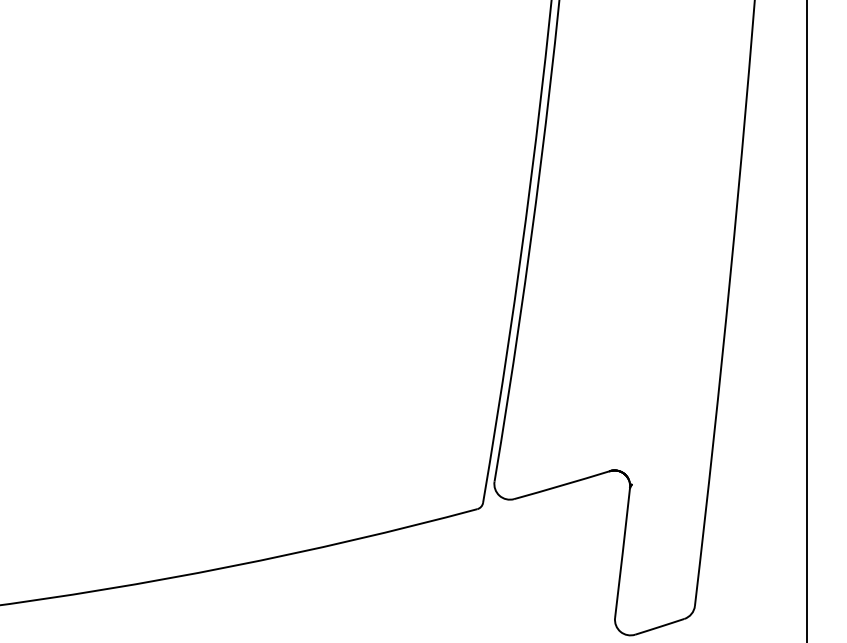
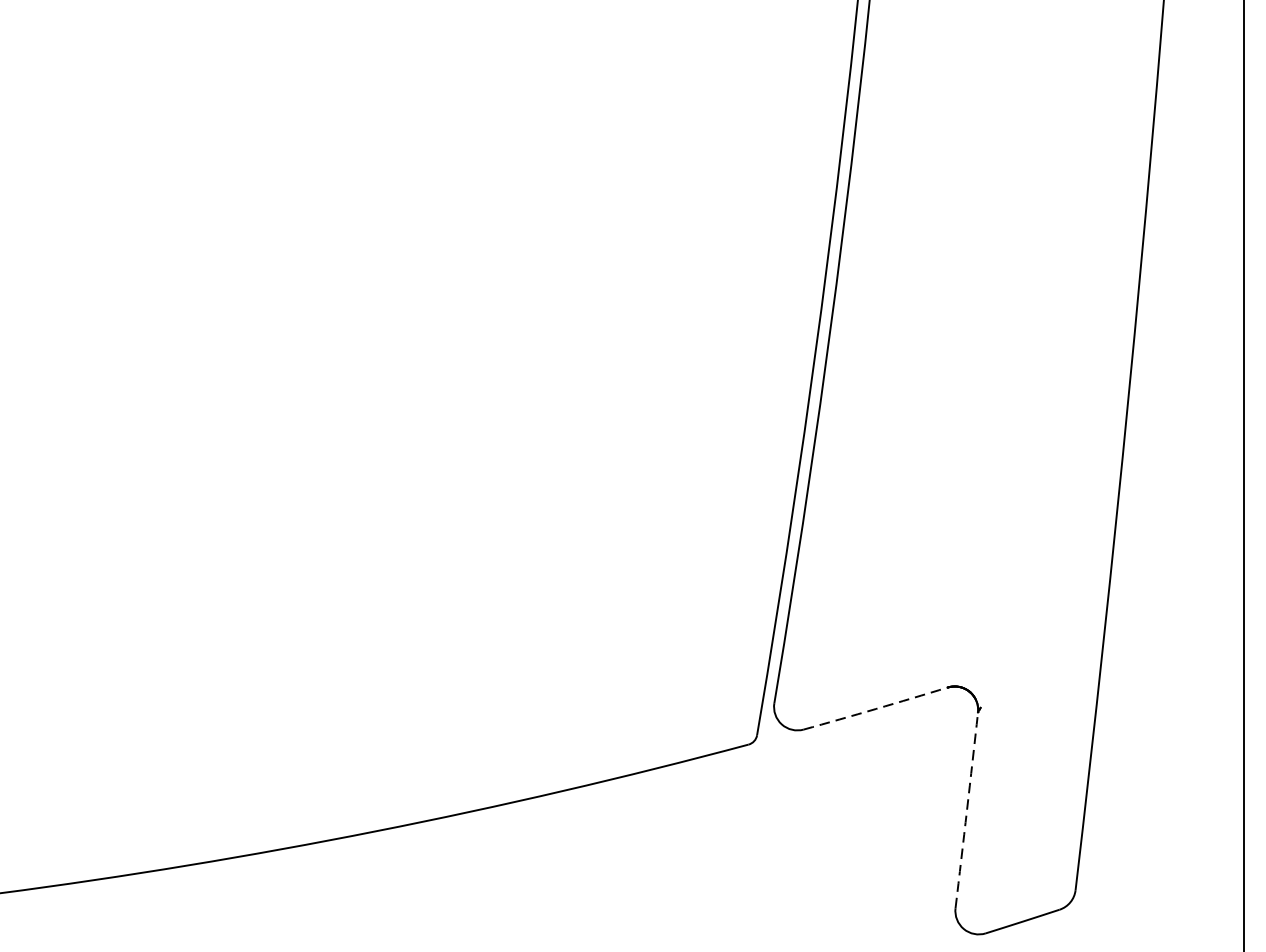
arc: (562, 485) -> (876, 709), solid -> dashed
arc: (622, 552) -> (966, 809), solid -> dashed

